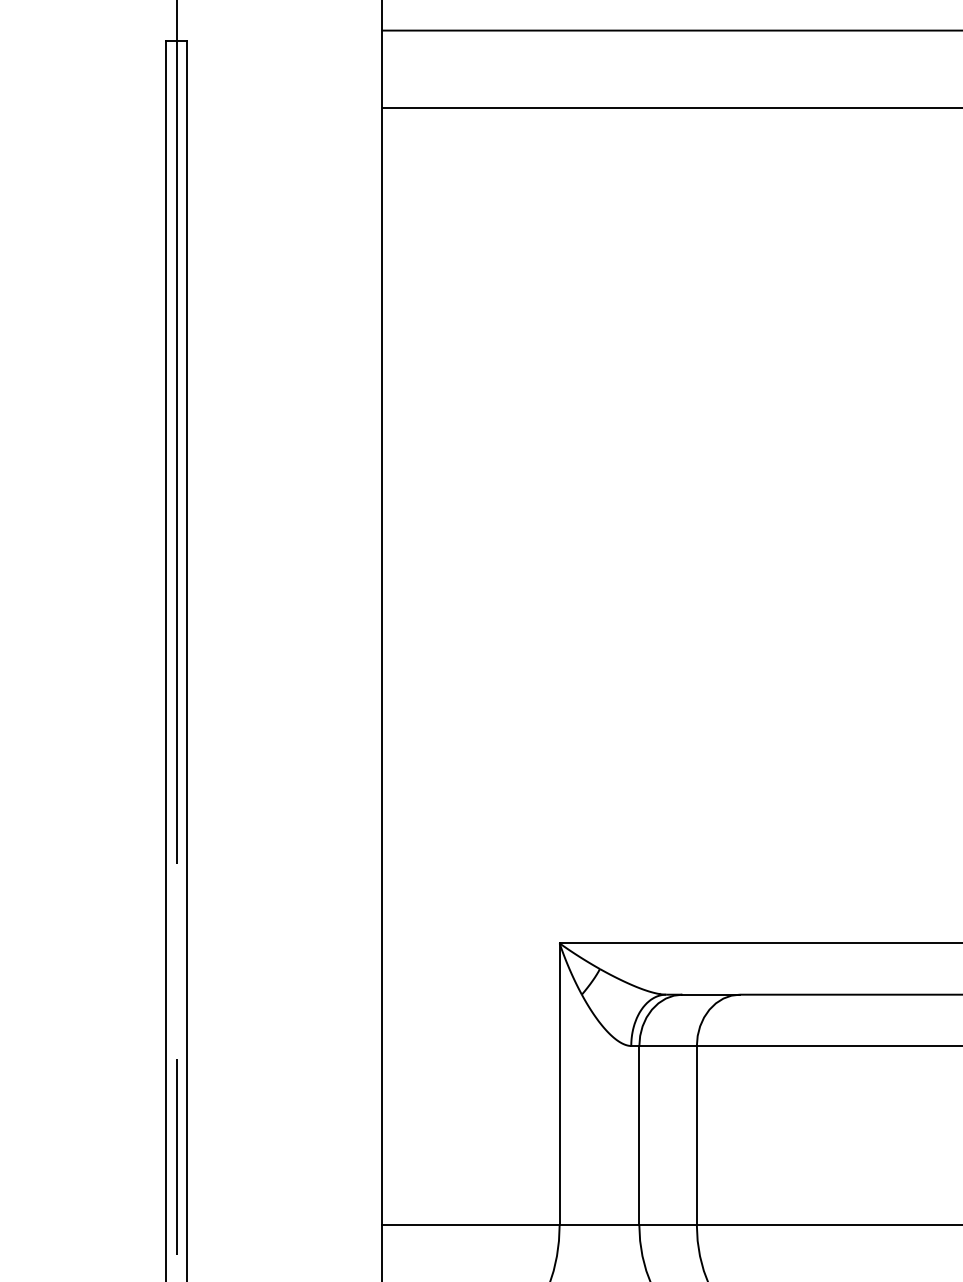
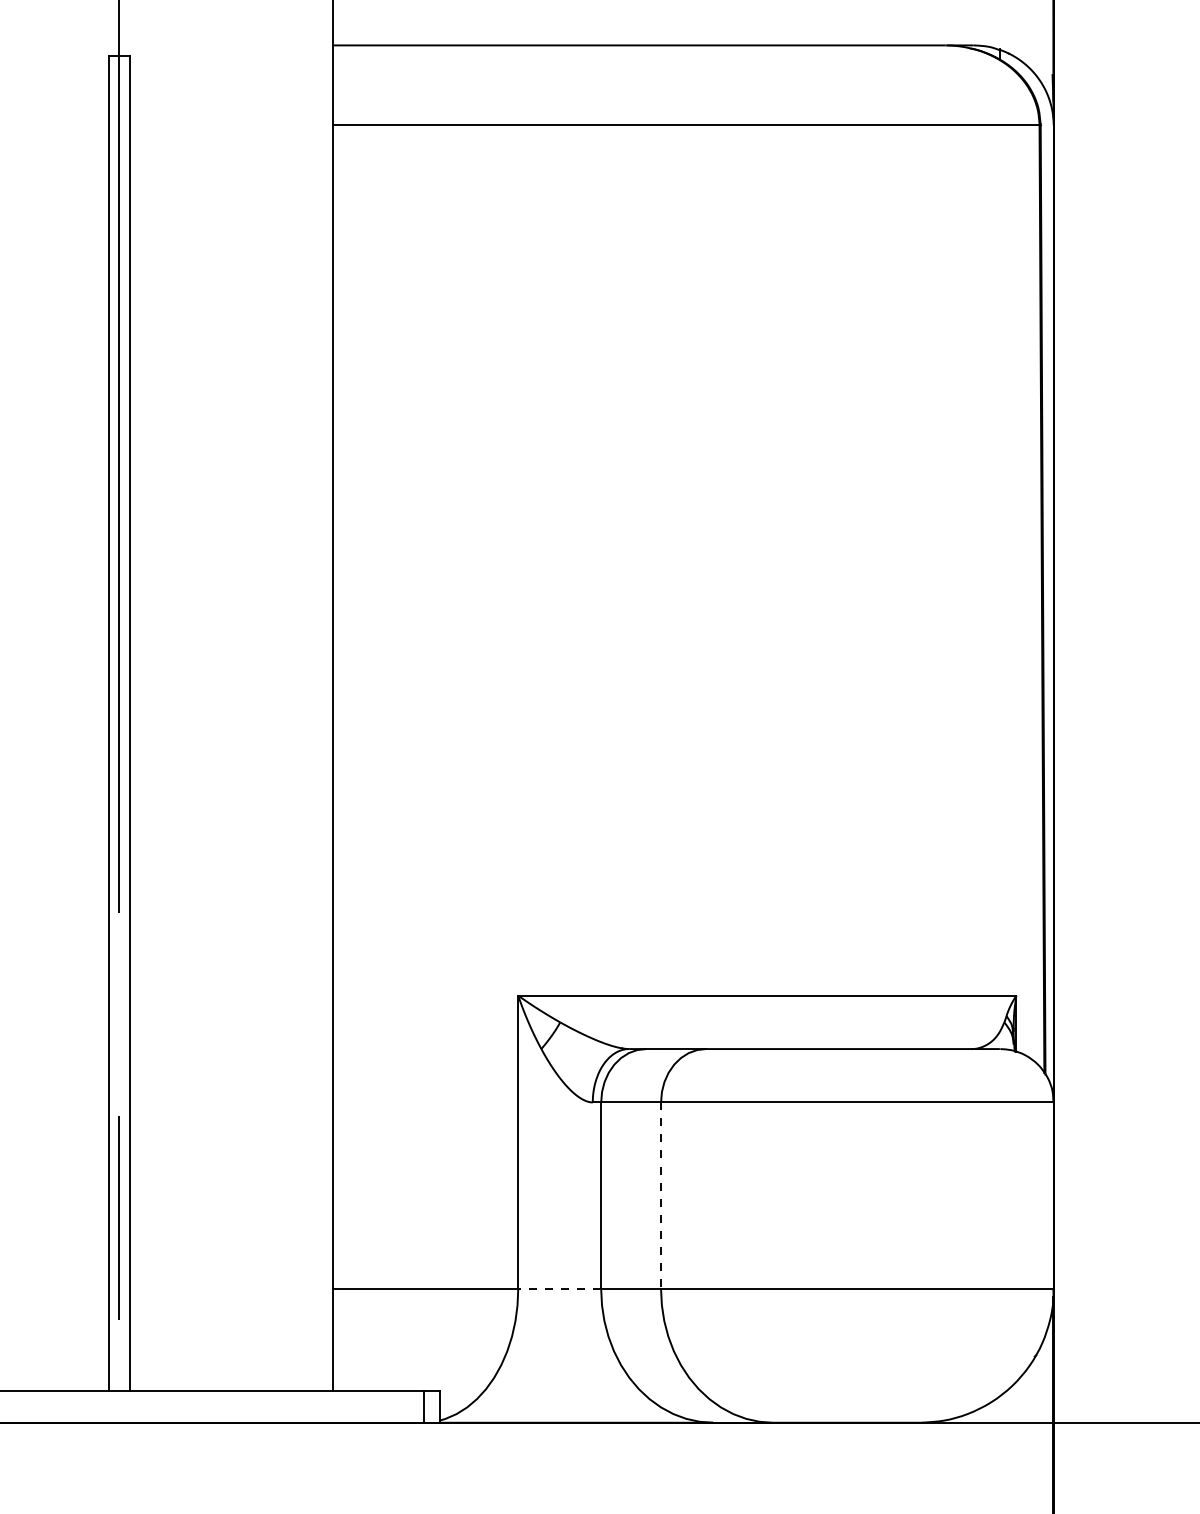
line: (697, 1136) -> (661, 1196), solid -> dashed
line: (599, 1225) -> (559, 1289), solid -> dashed

